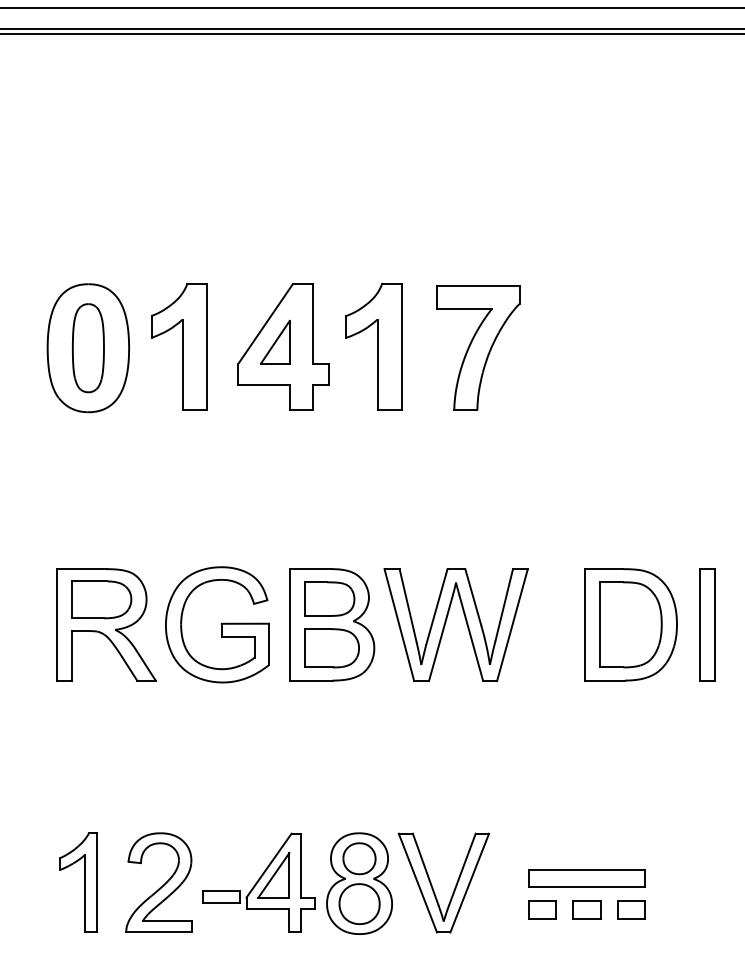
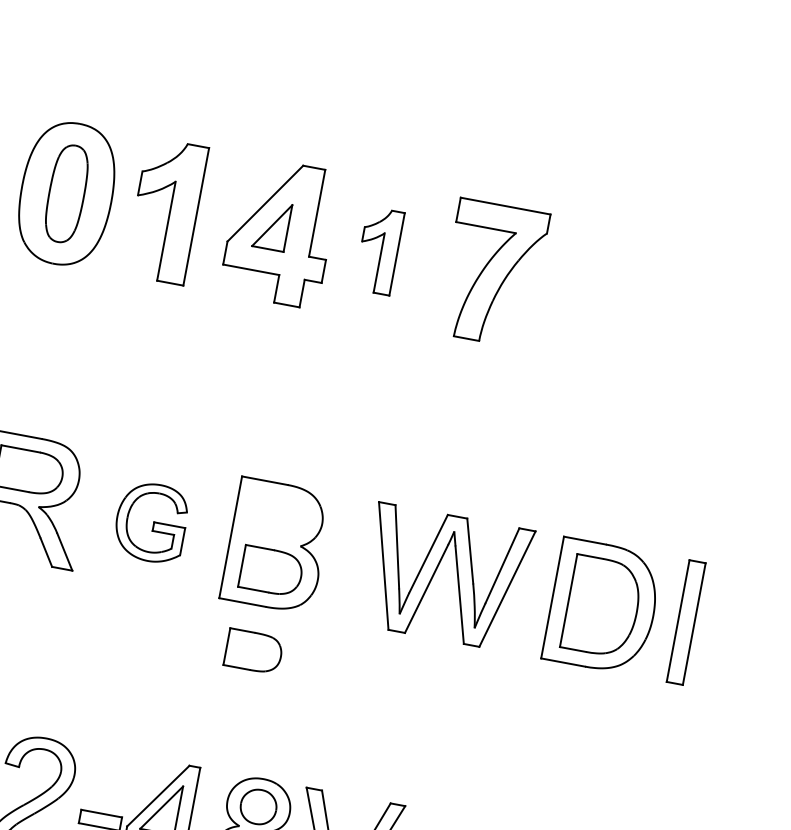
part: (373, 346) -> (378, 250), size x0.6
part: (329, 598) -> (253, 650), moved
part: (446, 622) -> (435, 573), moved
part: (217, 624) -> (151, 522), size x0.6

